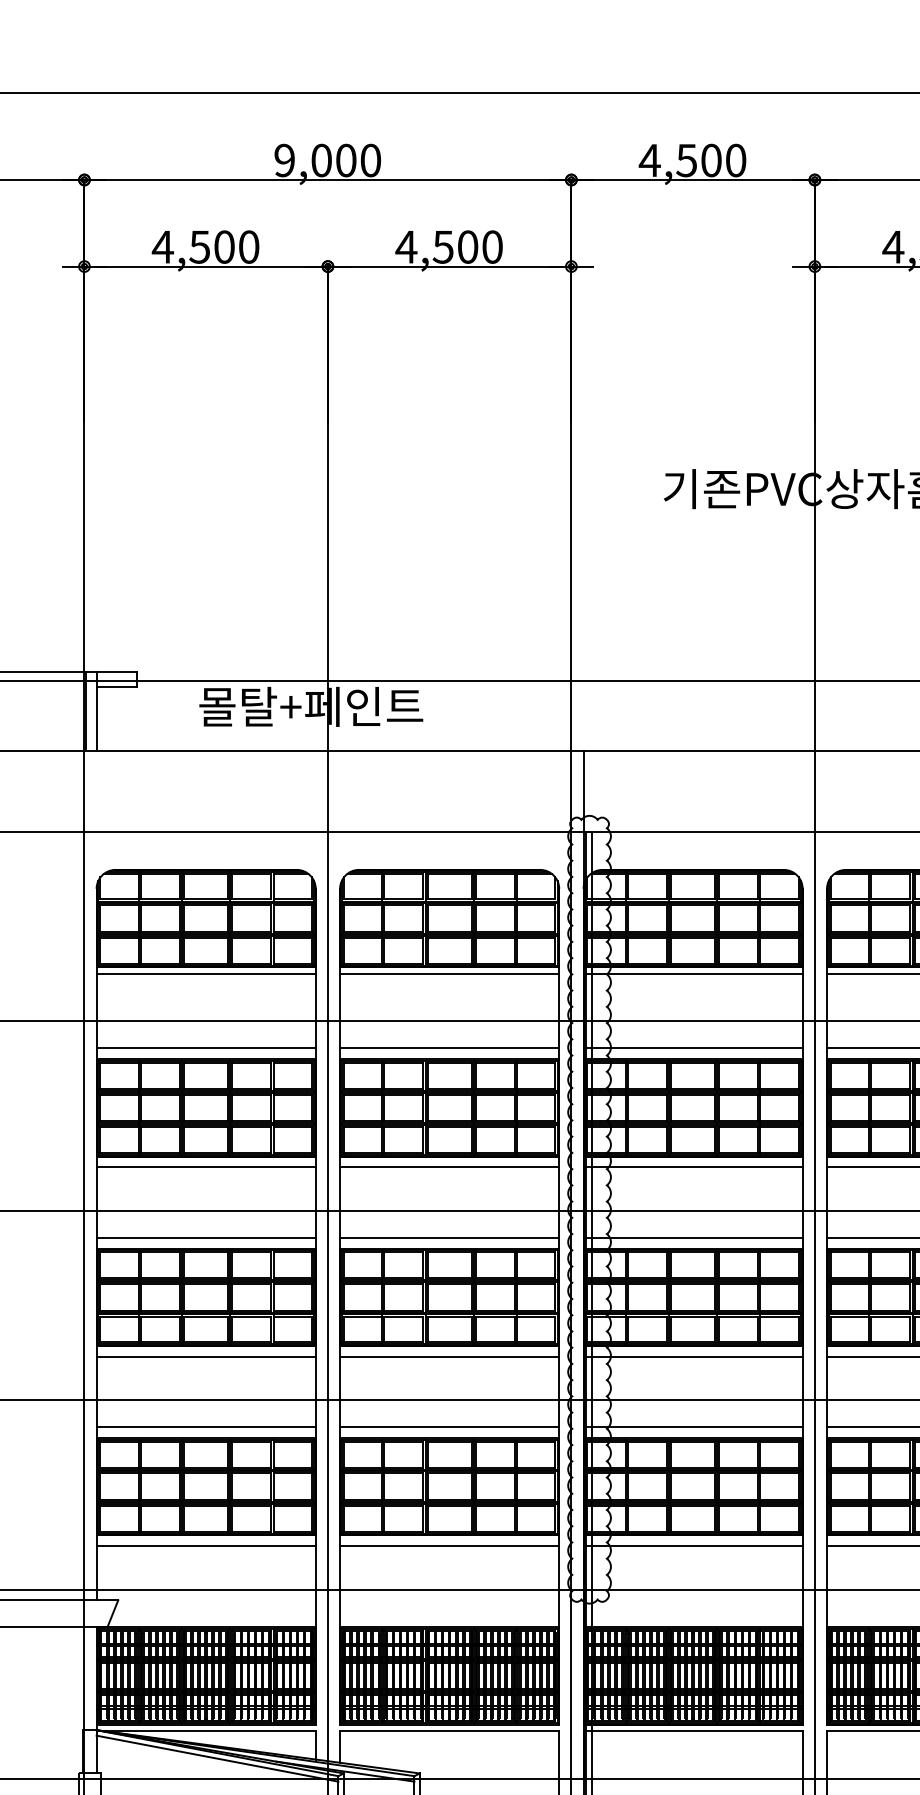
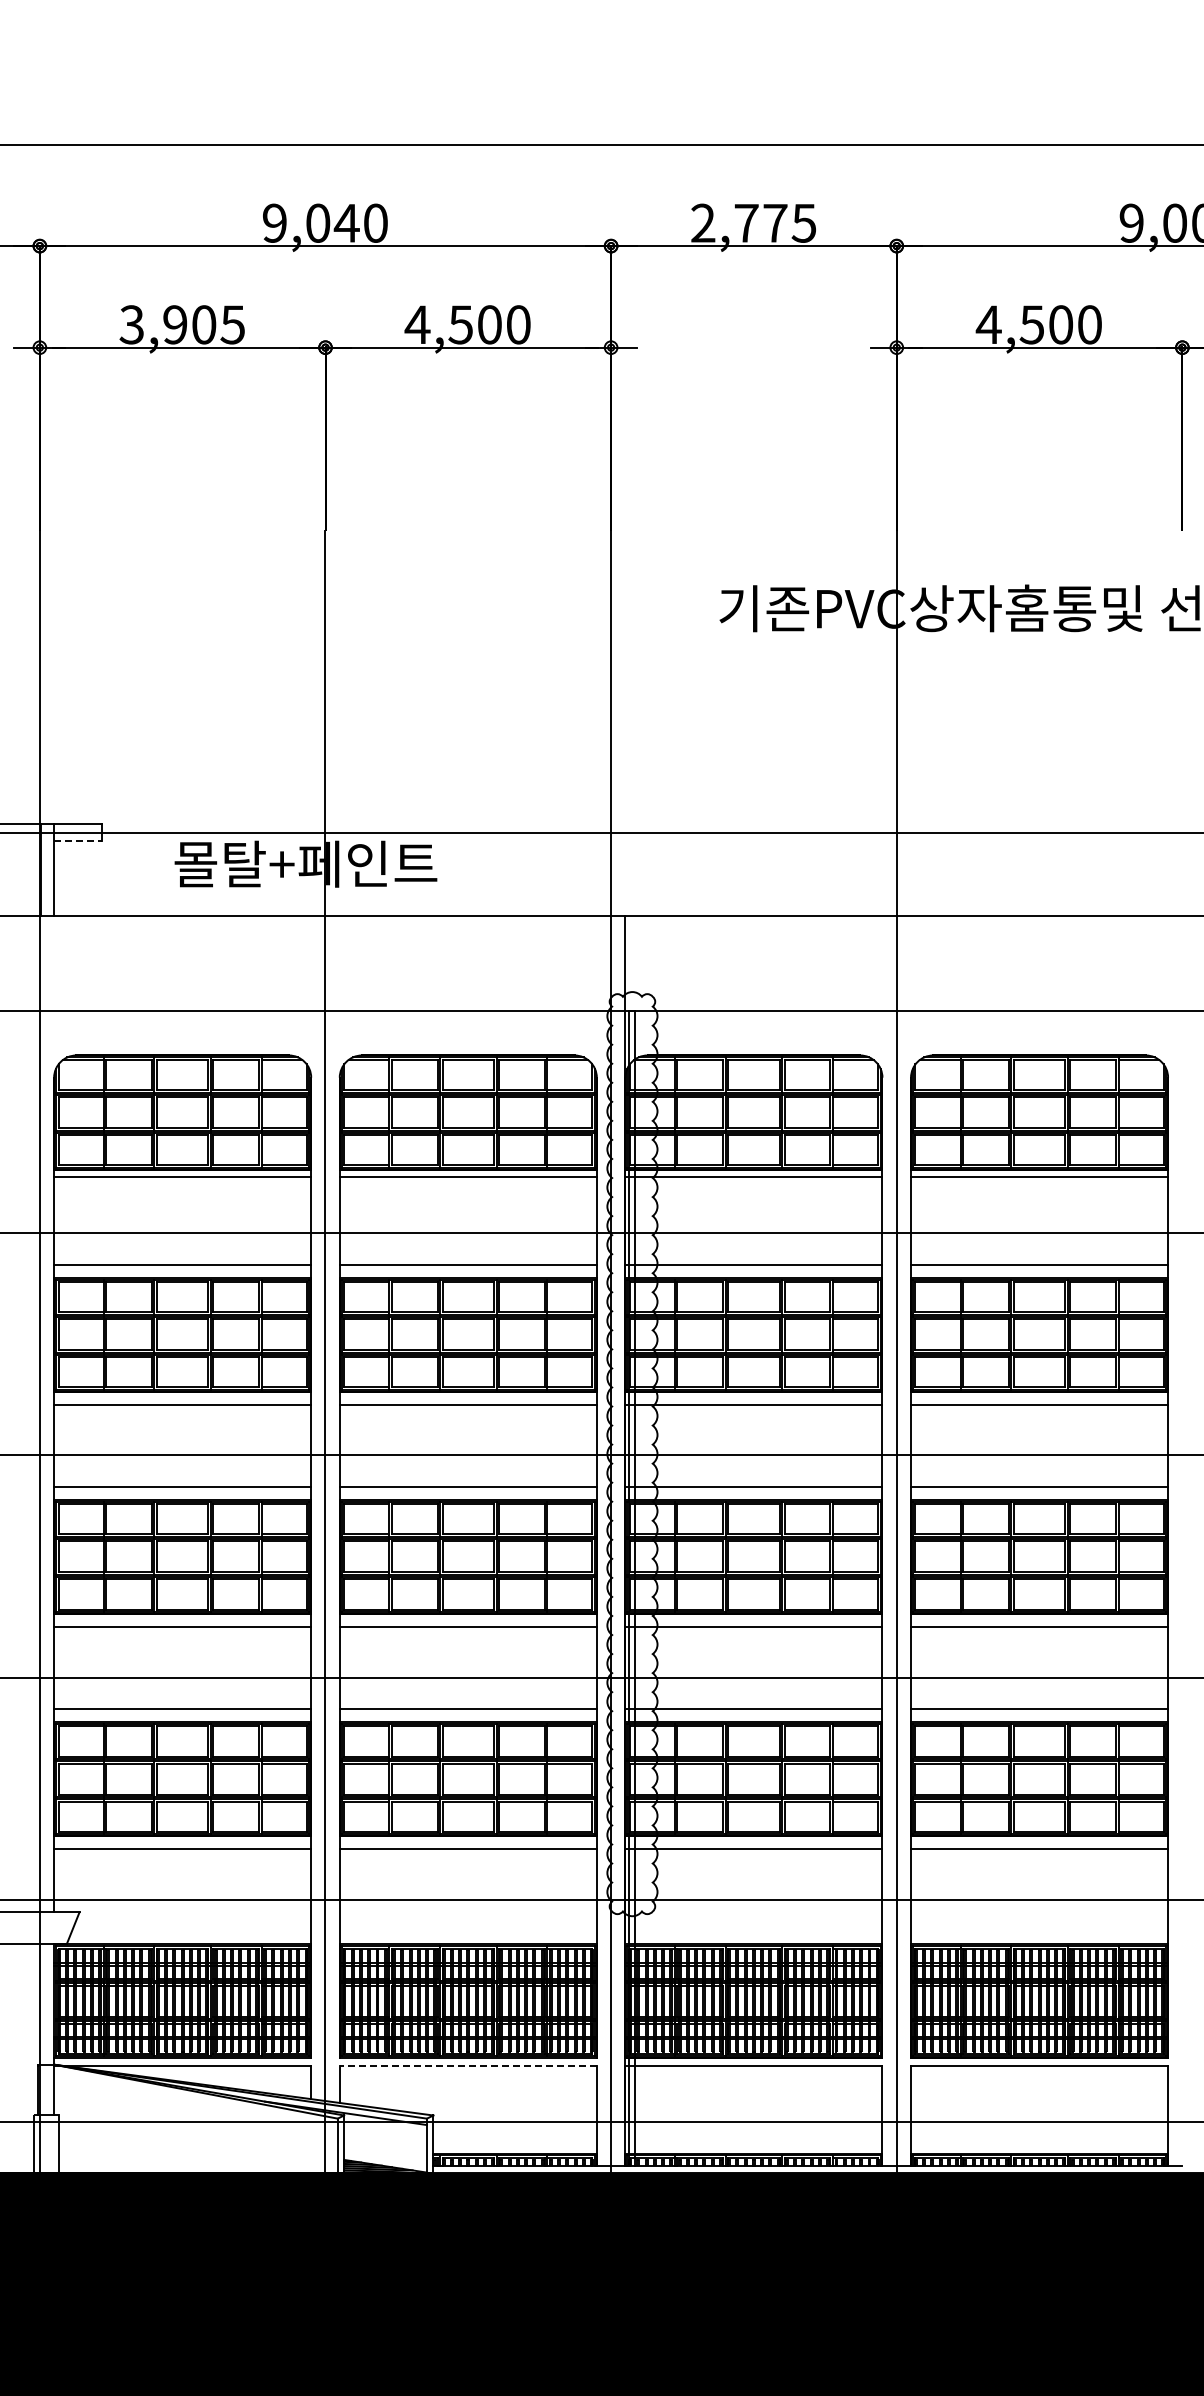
text: (345, 159) -> (346, 222), 9,000 -> 9,040
text: (692, 159) -> (753, 222), 4,500 -> 2,775
text: (205, 246) -> (181, 324), 4,500 -> 3,905
line: (116, 686) -> (77, 840), solid -> dashed
line: (449, 1730) -> (468, 2065), solid -> dashed
line: (217, 1758) -> (195, 2098), removed

